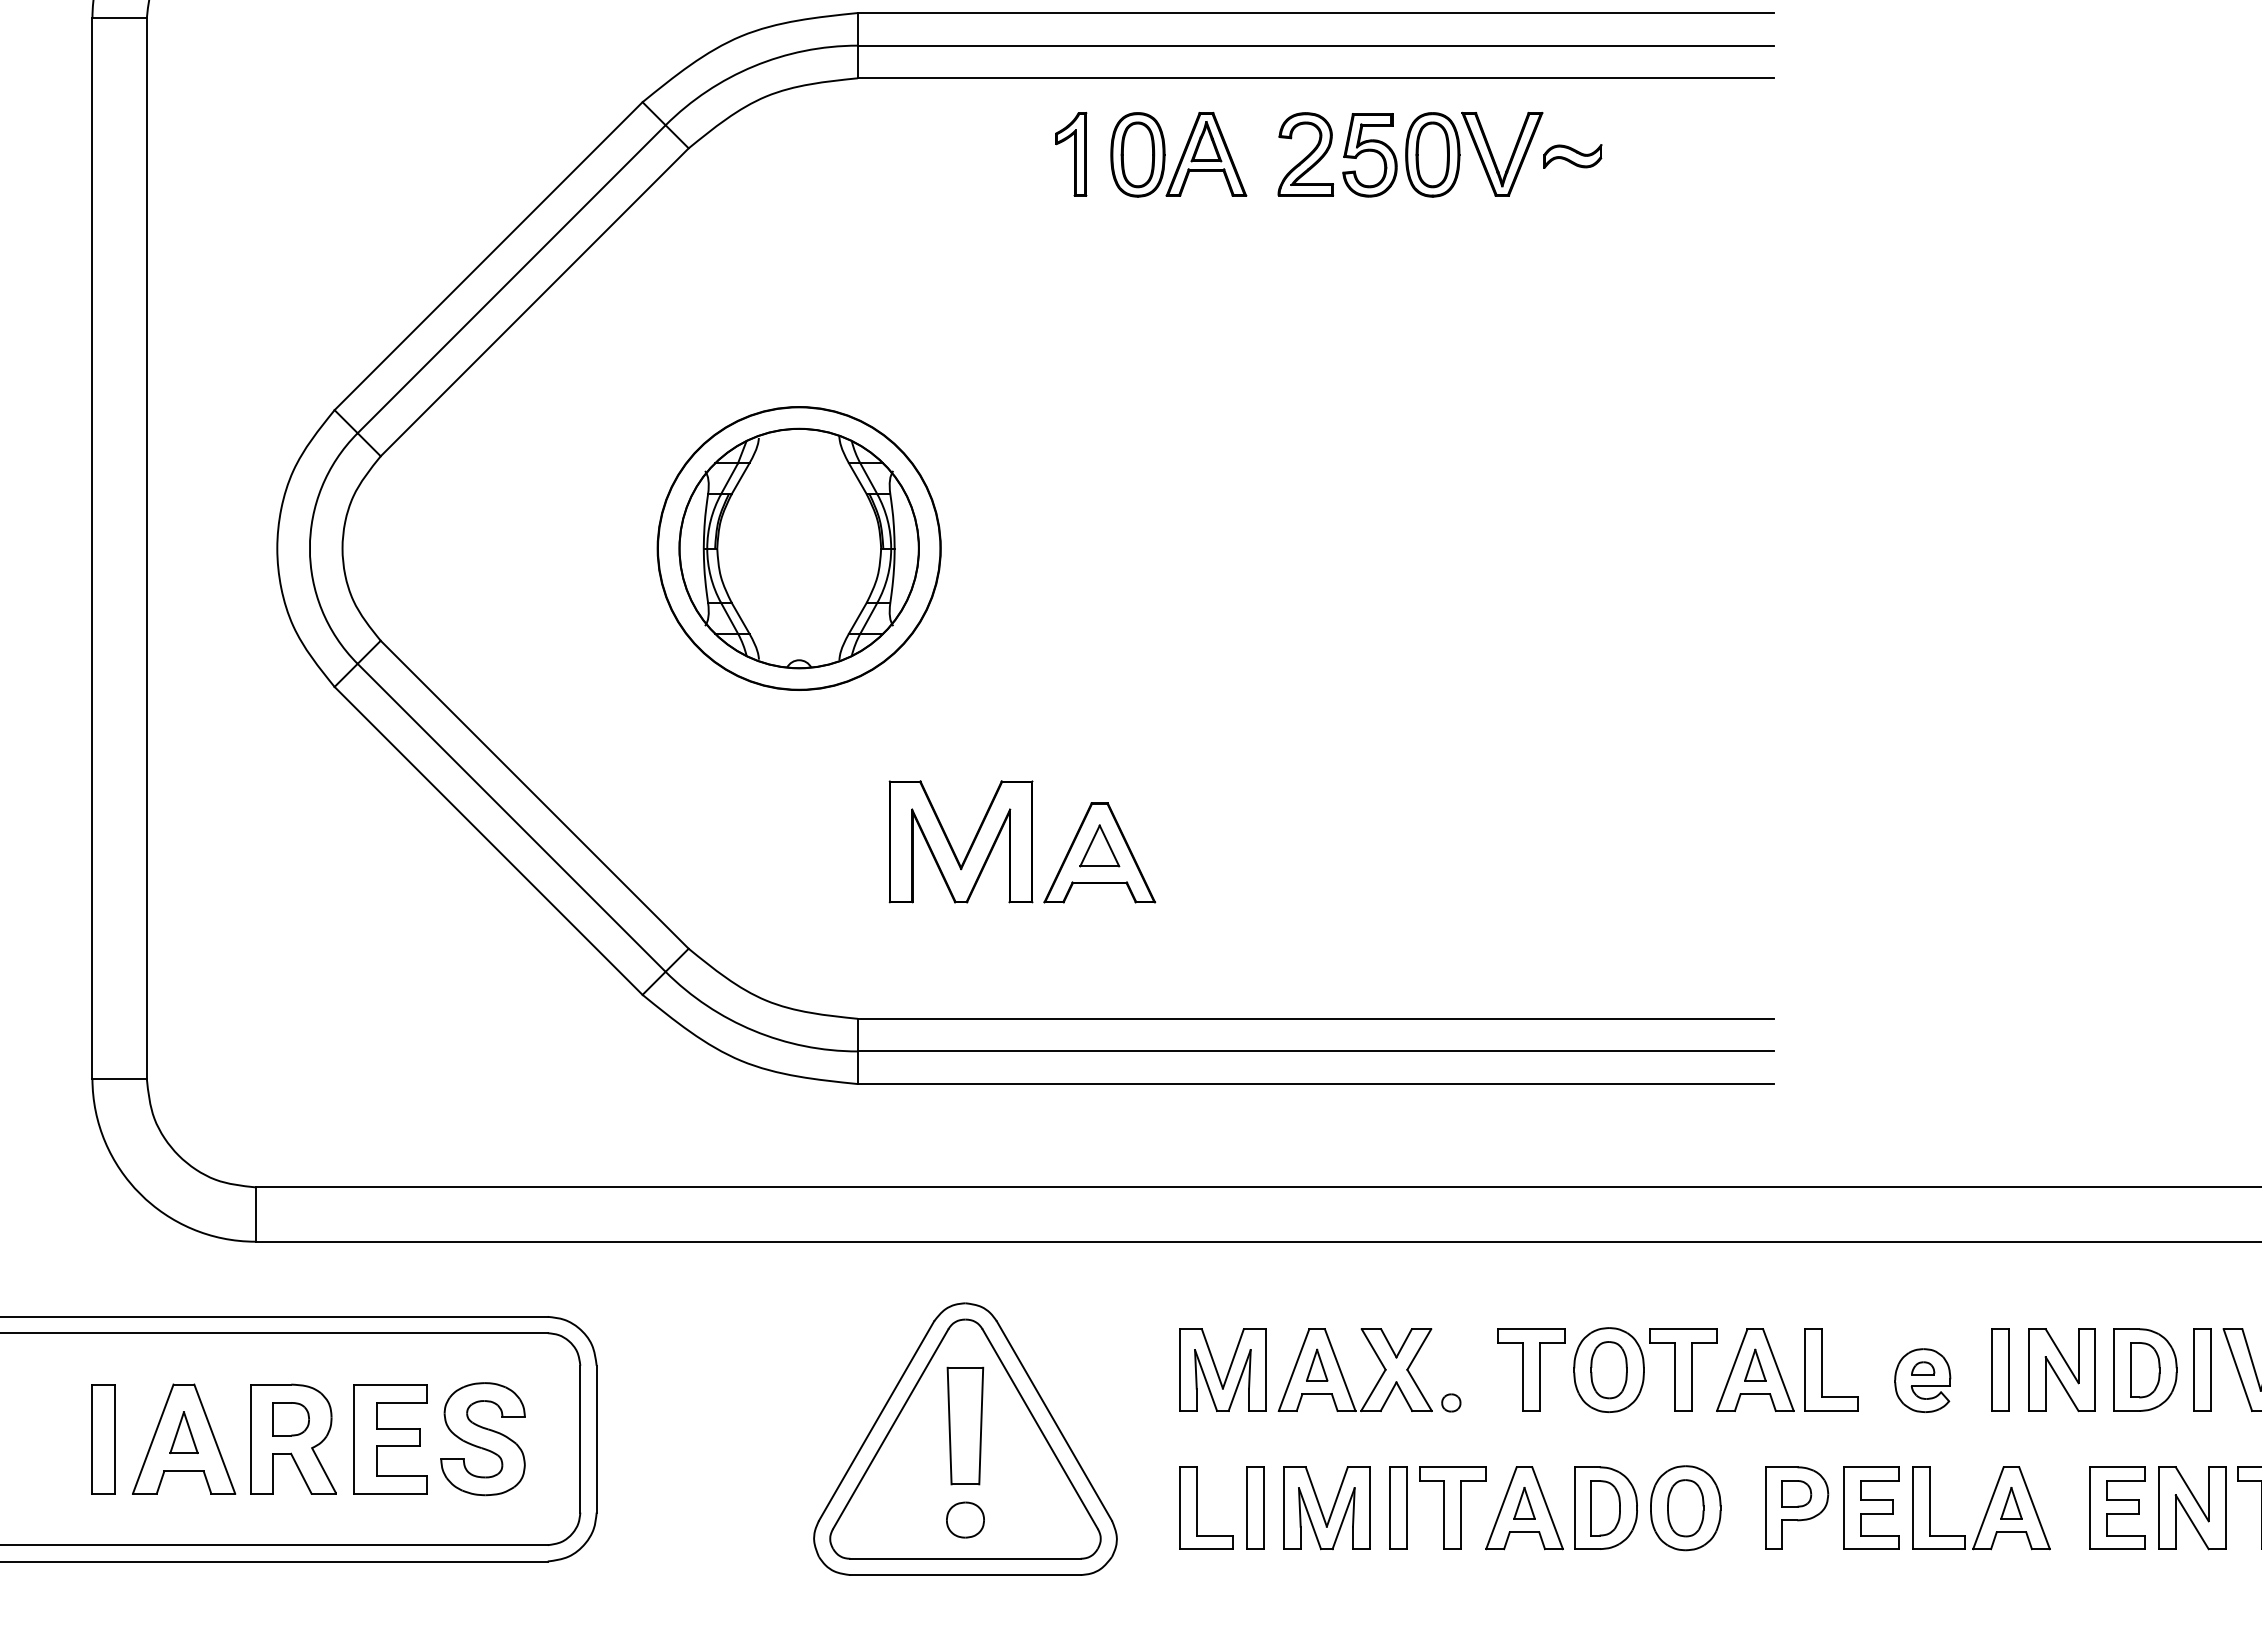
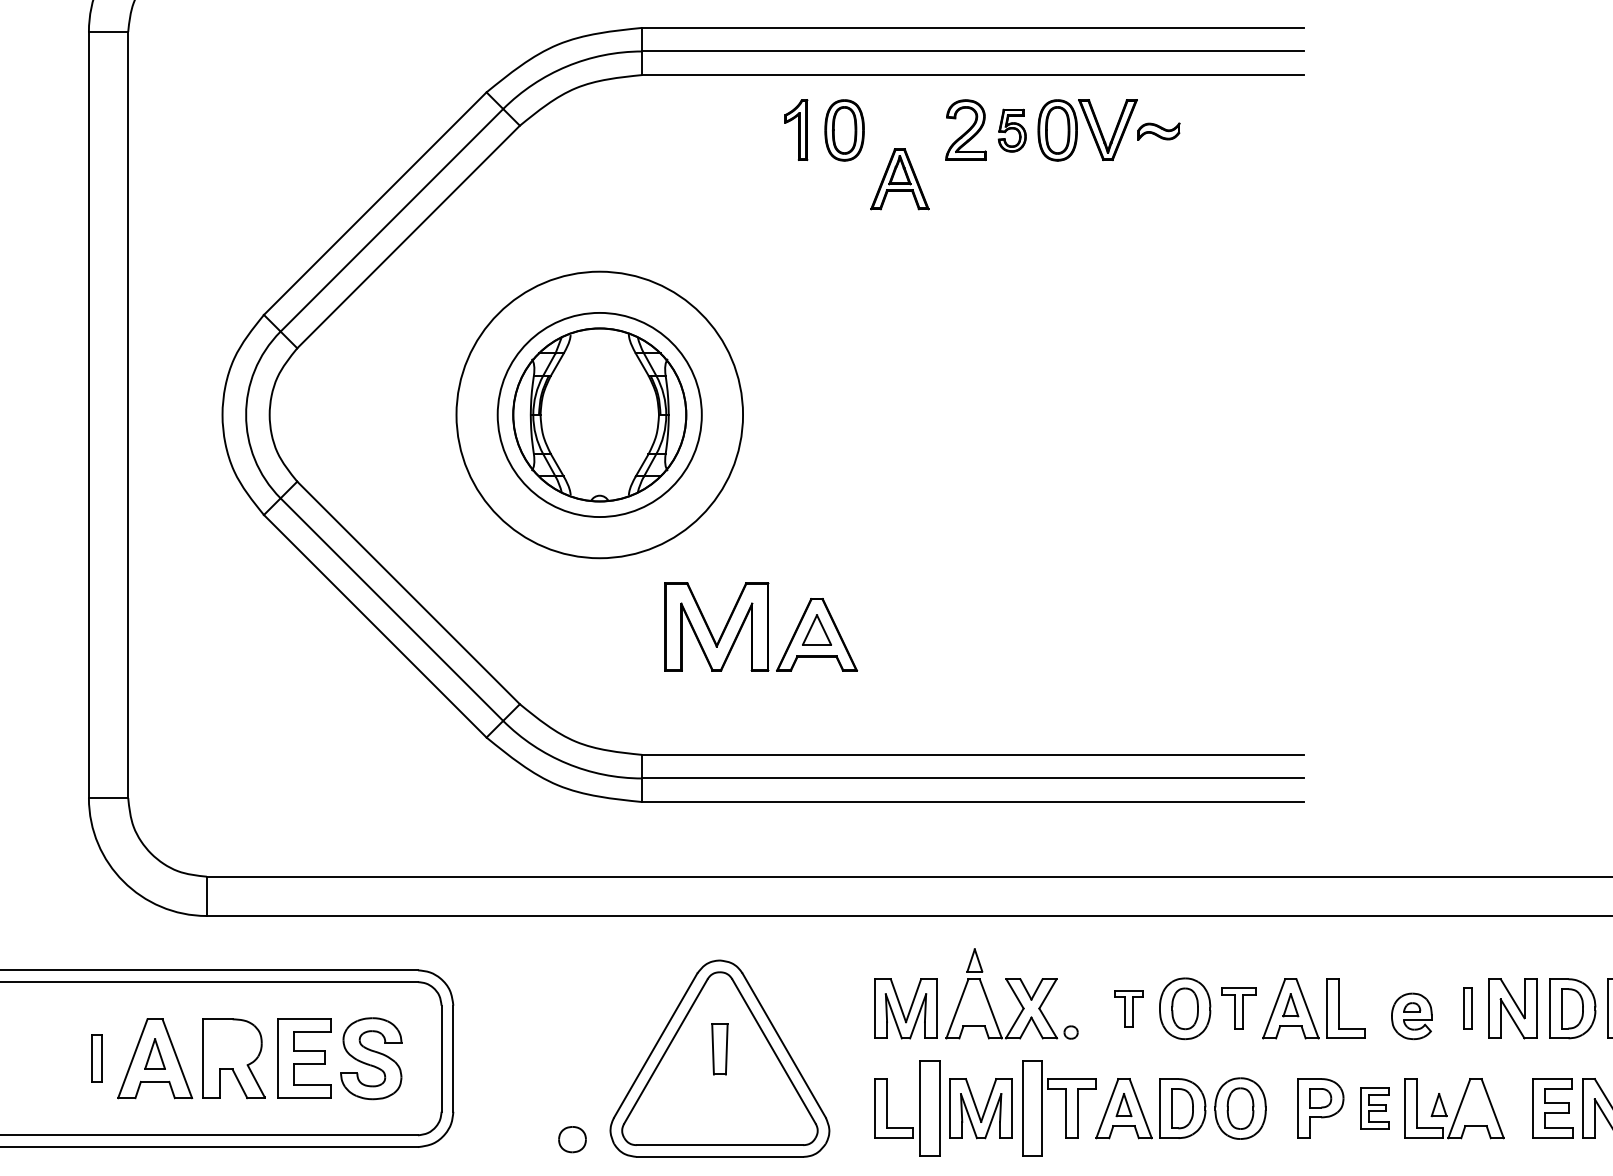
part: (1206, 154) -> (899, 179), moved
part: (1369, 155) -> (1011, 130), size x0.7
circle: (798, 548) -> (599, 414), size x1.4
part: (1317, 1364) -> (975, 959), moved
part: (1531, 1369) -> (1129, 1008), size x0.6
part: (1683, 1369) -> (1238, 1008), size x0.7
part: (2000, 1369) -> (1468, 1008), size x0.7
part: (290, 1419) -> (232, 1044), removed
part: (965, 1425) -> (719, 1048), size x0.6
part: (103, 1439) -> (96, 1058), size x0.6
part: (2011, 1503) -> (1439, 1105), moved
part: (1255, 1507) -> (929, 1108), size x1.6
part: (1398, 1507) -> (1032, 1108), size x1.6
part: (1871, 1507) -> (1374, 1108), size x0.7
part: (965, 1519) -> (572, 1139), moved

